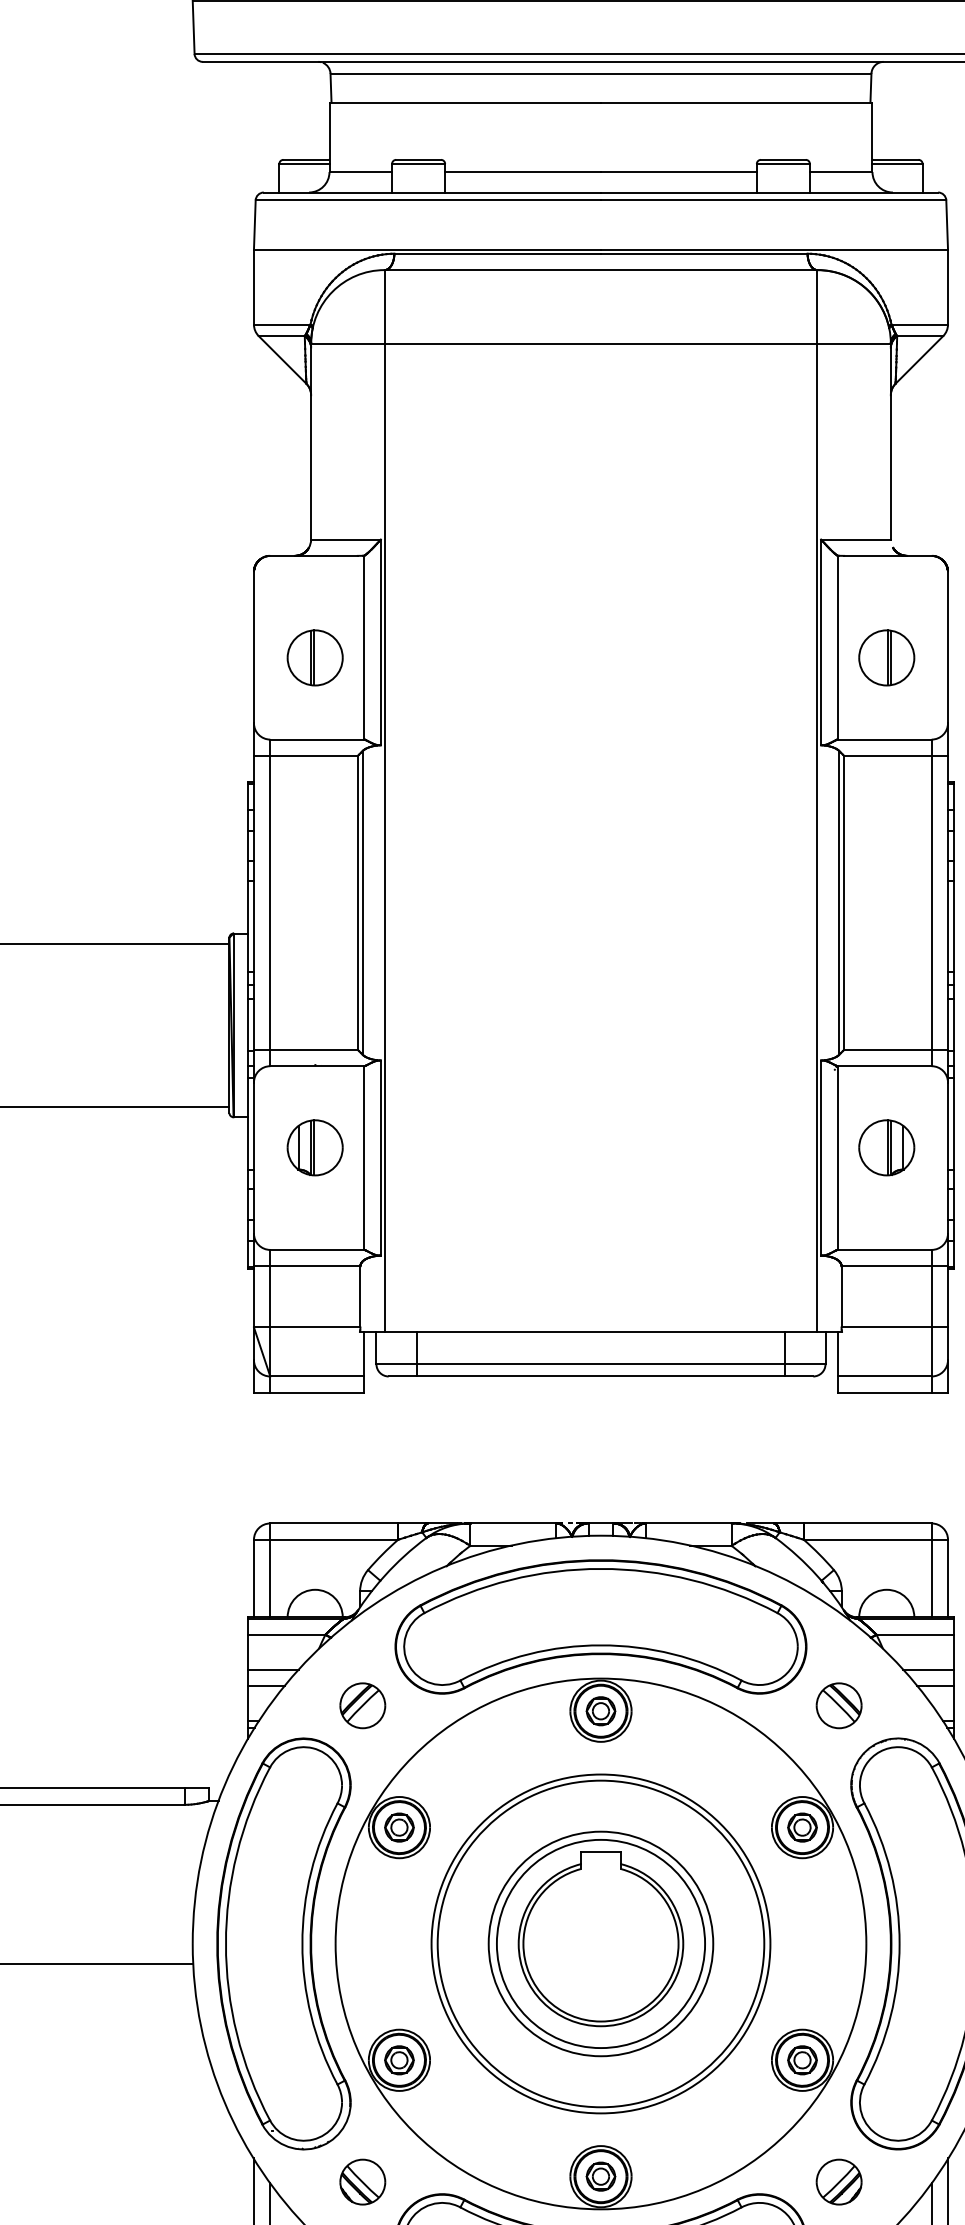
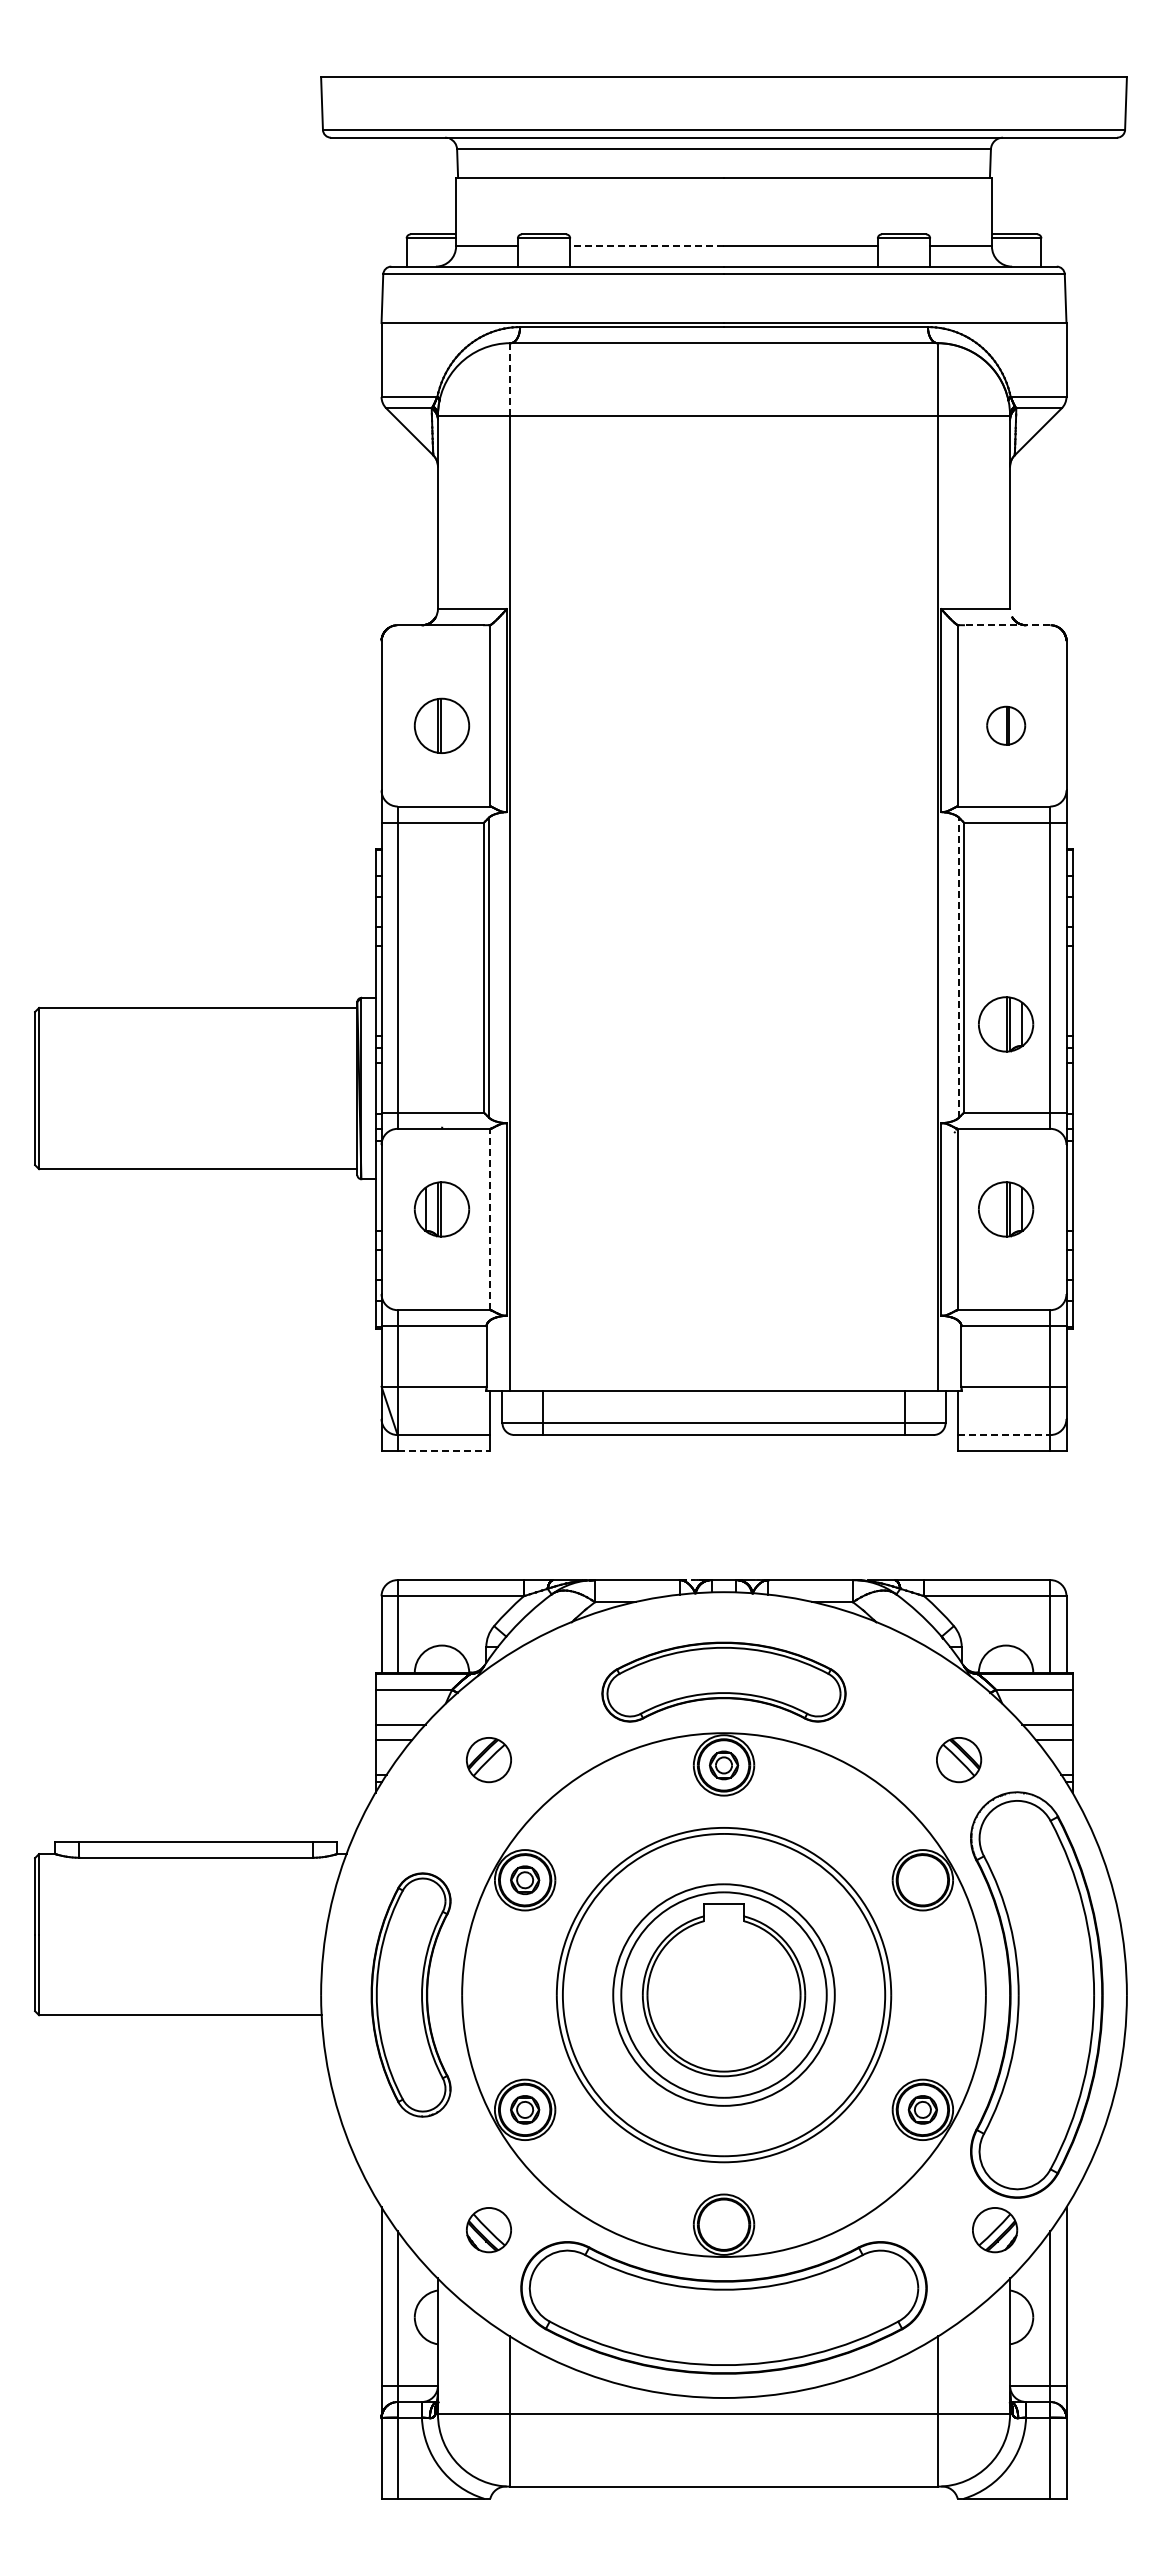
line: (523, 172) -> (647, 246), solid -> dashed
line: (384, 305) -> (510, 378), solid -> dashed
line: (887, 556) -> (1006, 625), solid -> dashed
part: (887, 657) -> (1006, 725), size x0.7
line: (839, 902) -> (959, 967), solid -> dashed
part: (887, 960) -> (1006, 1024), added
line: (364, 1158) -> (490, 1219), solid -> dashed
line: (885, 1376) -> (1004, 1435), solid -> dashed
line: (317, 1393) -> (444, 1451), solid -> dashed
part: (600, 1626) -> (723, 1681), size x0.6
part: (802, 1826) -> (922, 1879), removed
part: (283, 1943) -> (410, 1994), size x0.6
part: (601, 2176) -> (724, 2224), removed
part: (839, 2182) -> (995, 2230), moved

